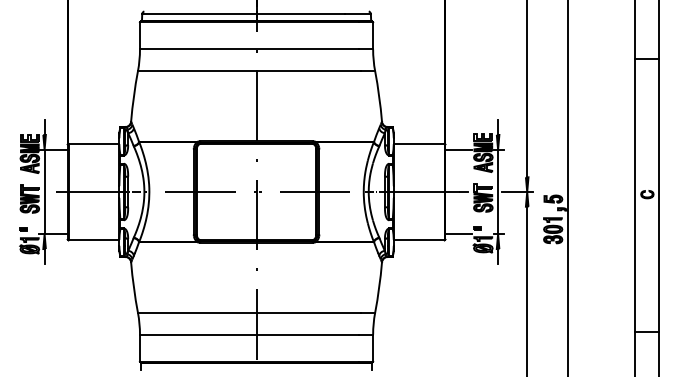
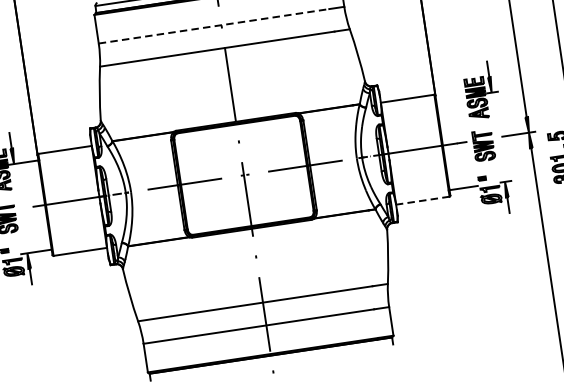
line: (249, 49) -> (214, 26), solid -> dashed
line: (458, 149) -> (449, 98), removed
line: (44, 191) -> (20, 208), removed
line: (498, 191) -> (498, 136), removed
line: (418, 240) -> (422, 200), solid -> dashed

